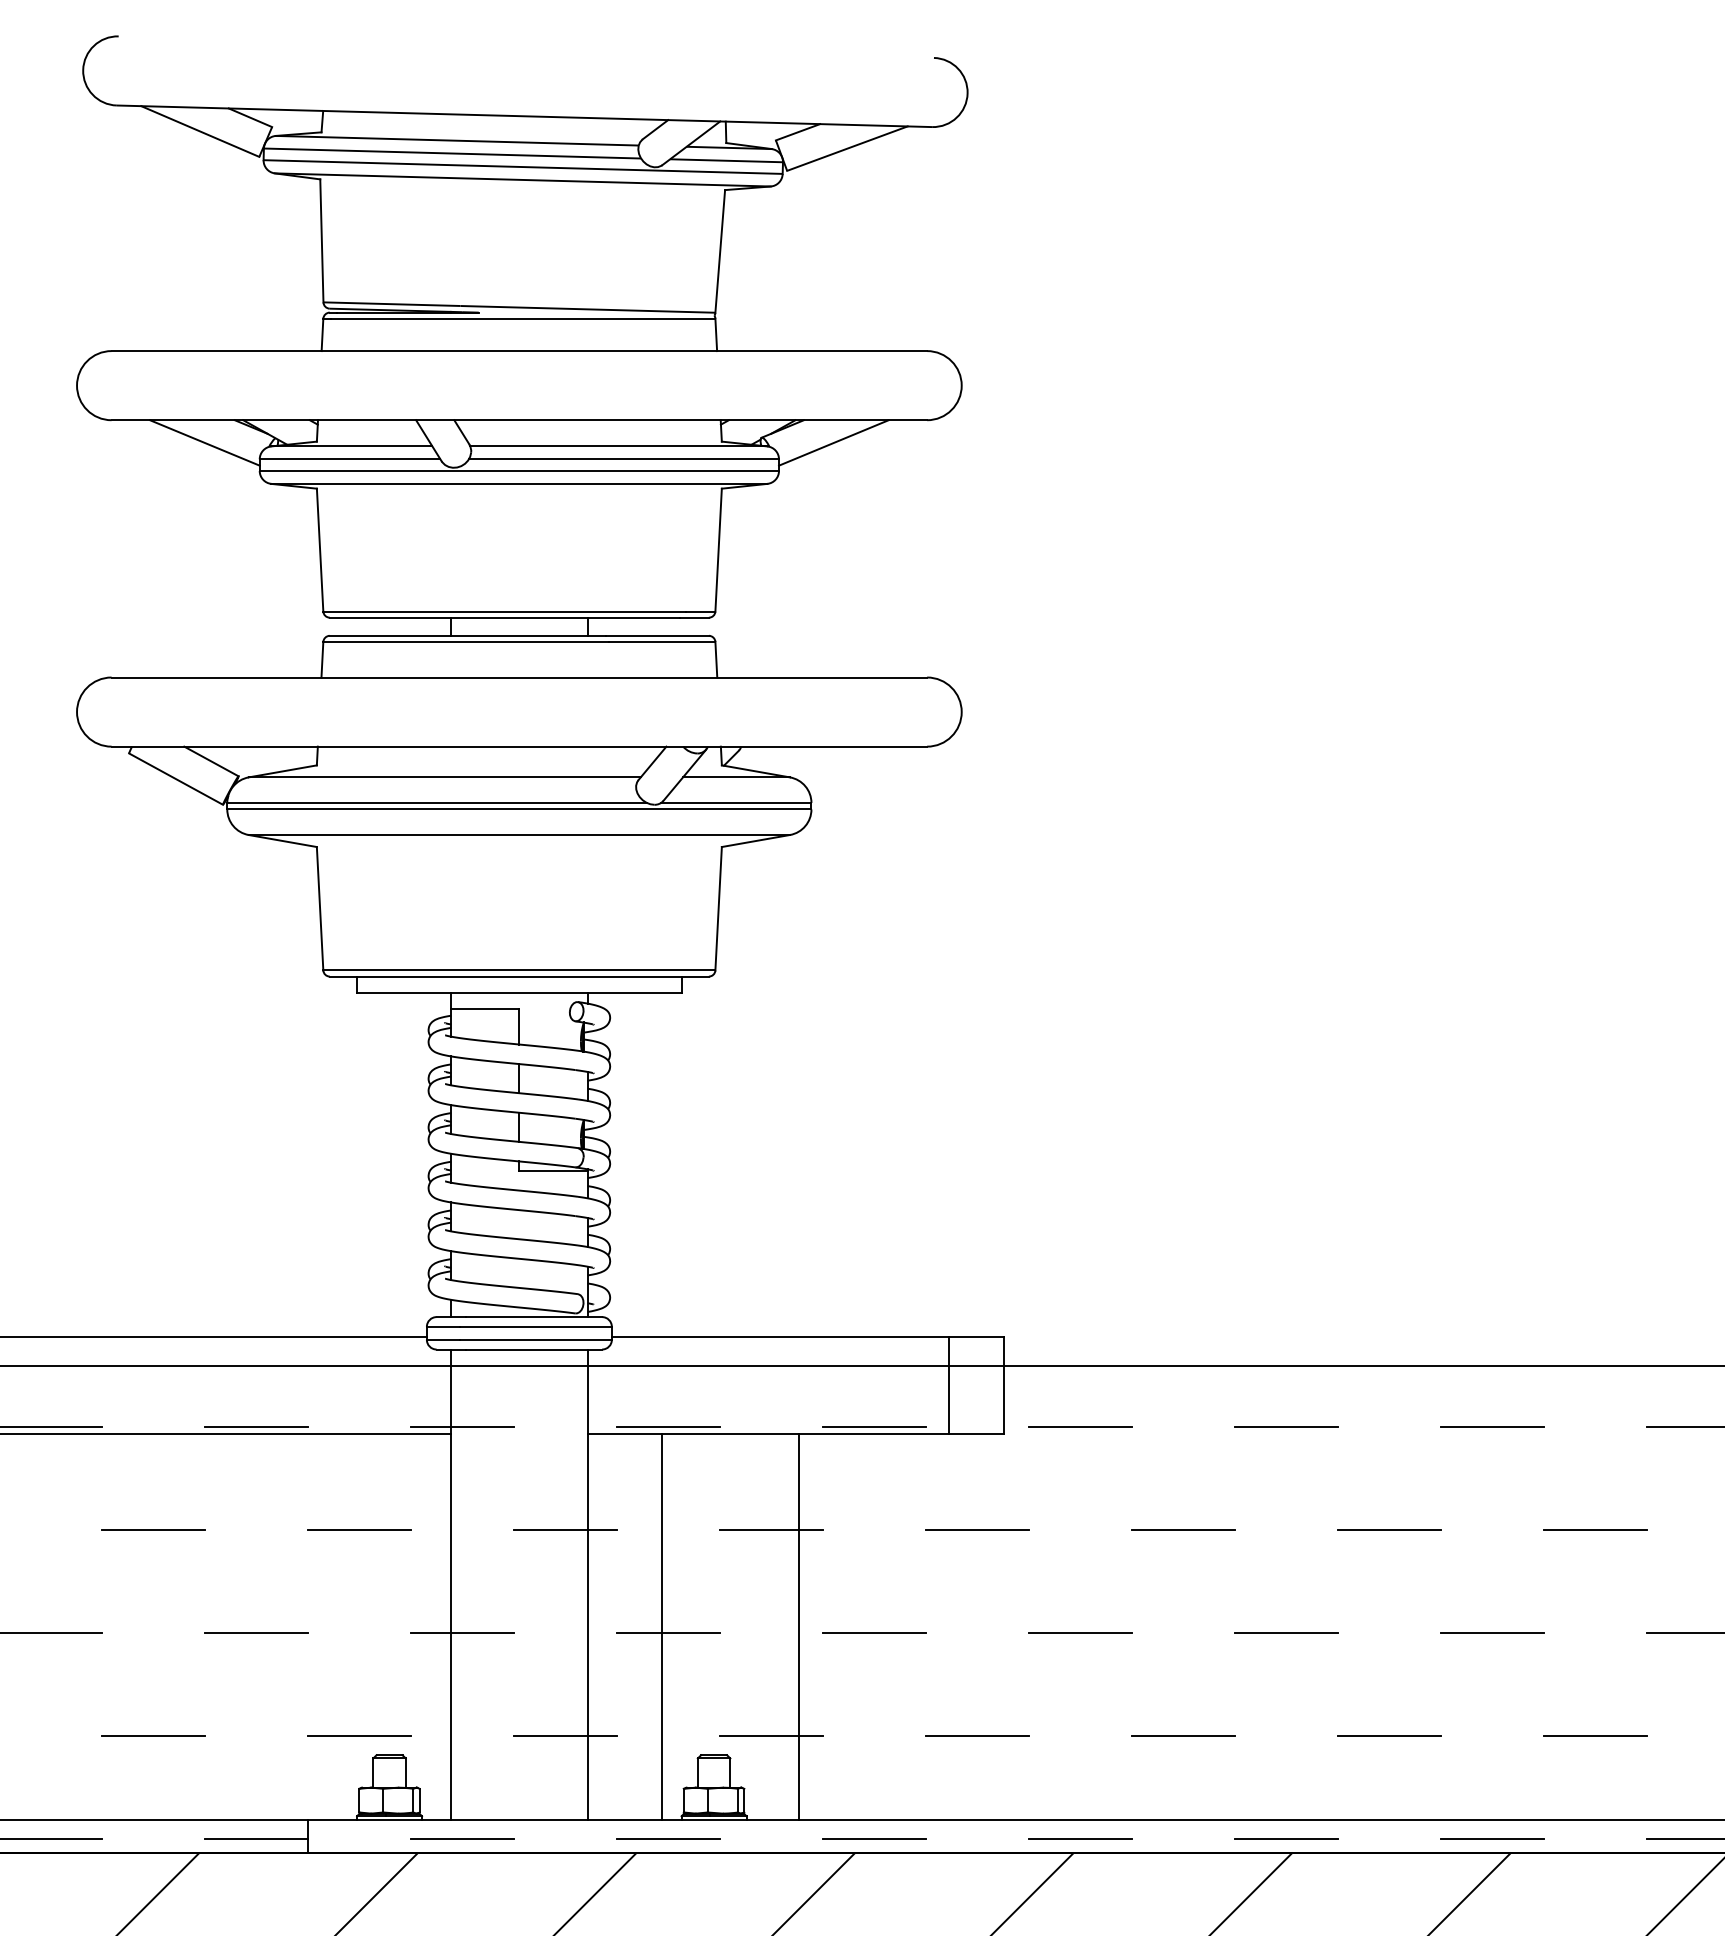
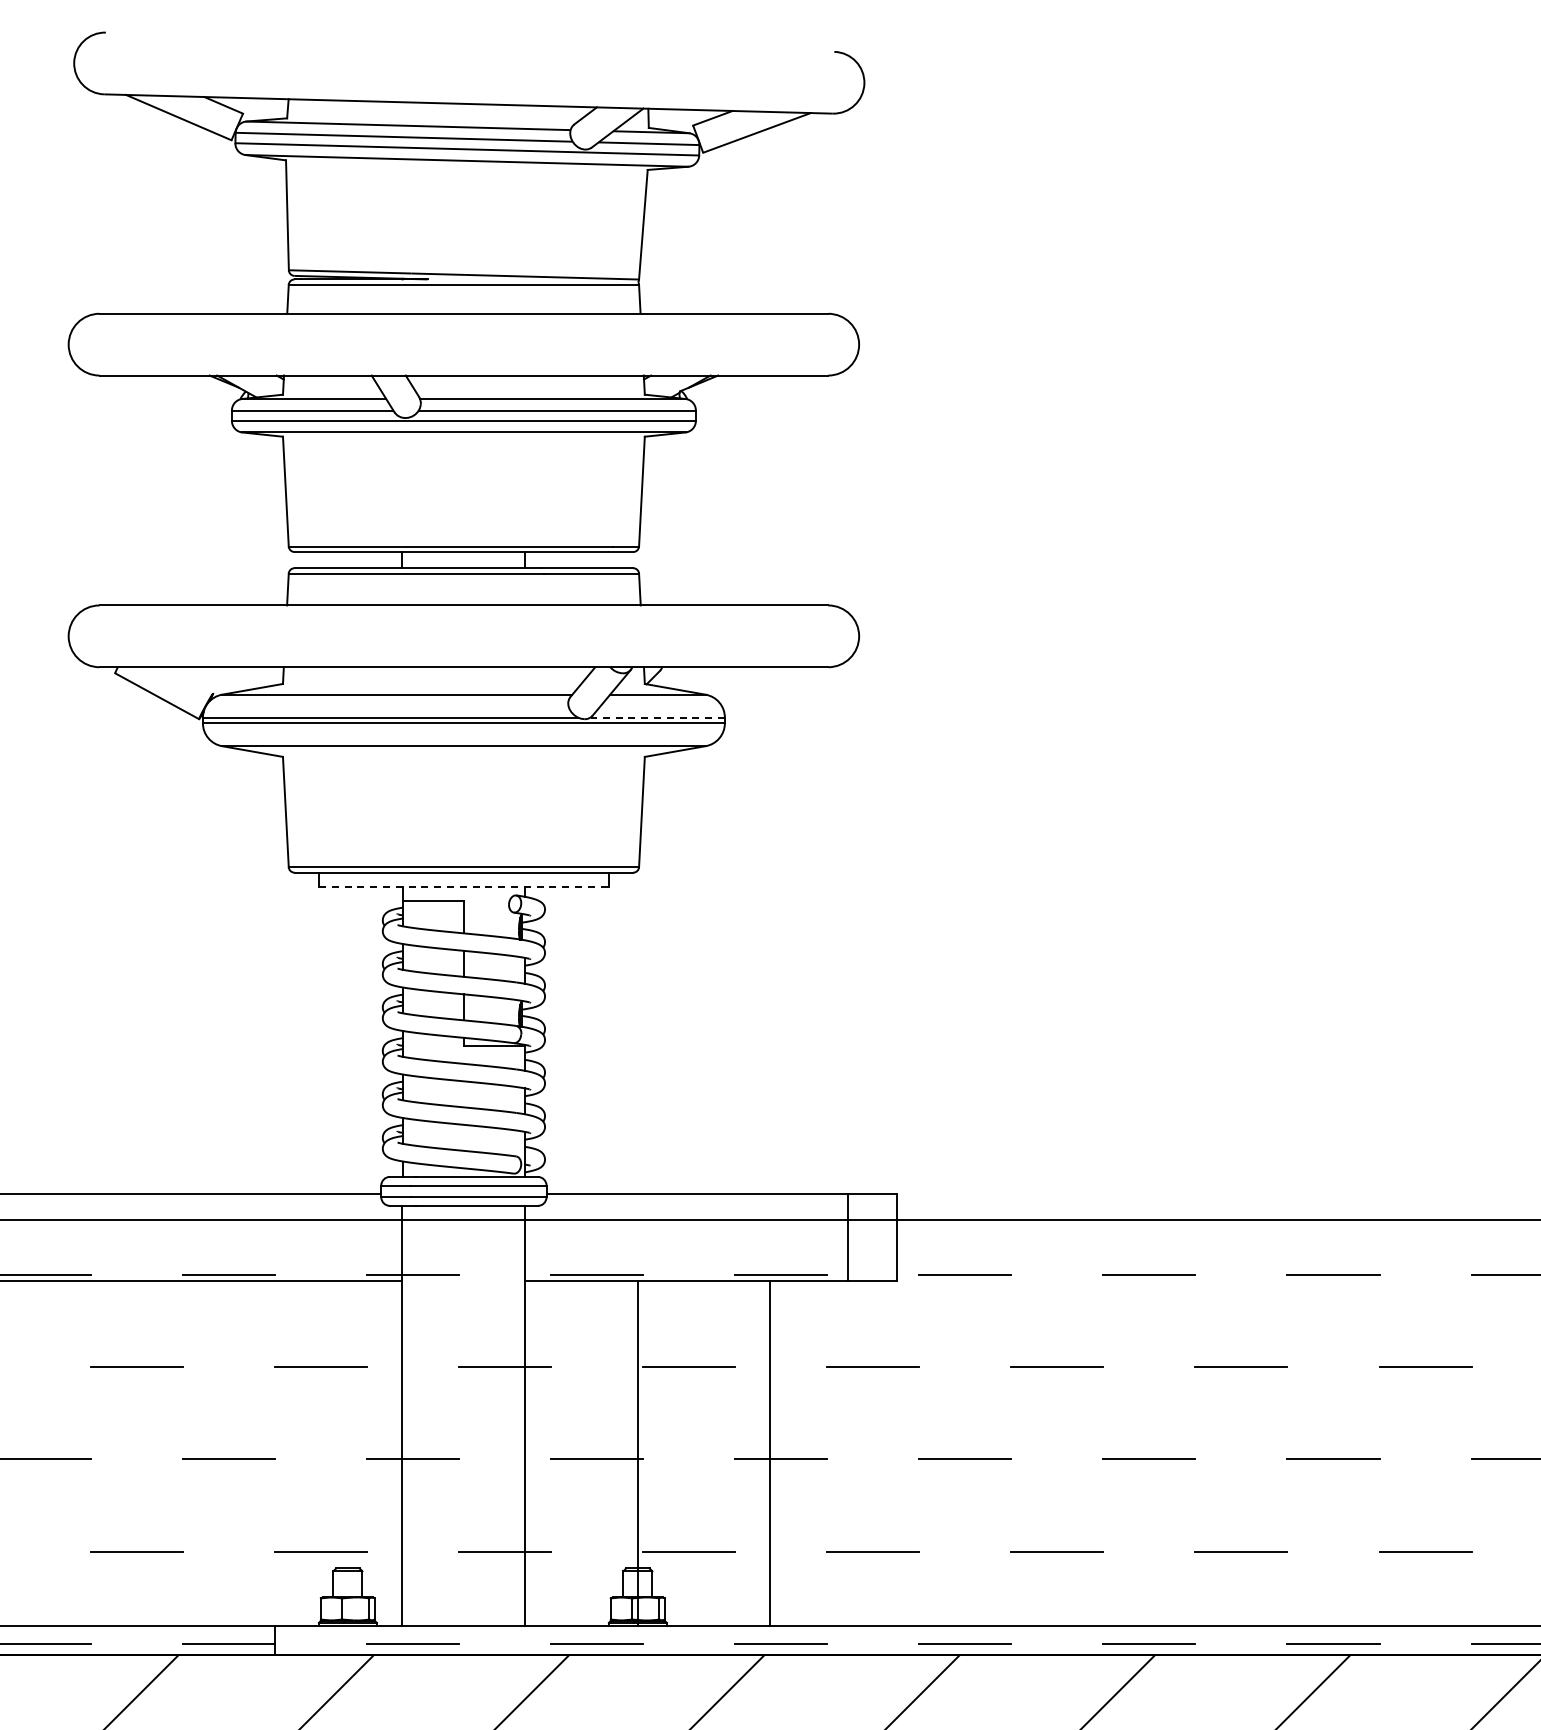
line: (204, 442) -> (182, 395), removed
line: (833, 442) -> (744, 395), removed
line: (211, 761) -> (188, 680), removed
line: (736, 802) -> (657, 717), solid -> dashed
line: (518, 993) -> (463, 887), solid -> dashed
line: (661, 1626) -> (637, 1453), moved
line: (798, 1626) -> (769, 1453), moved

